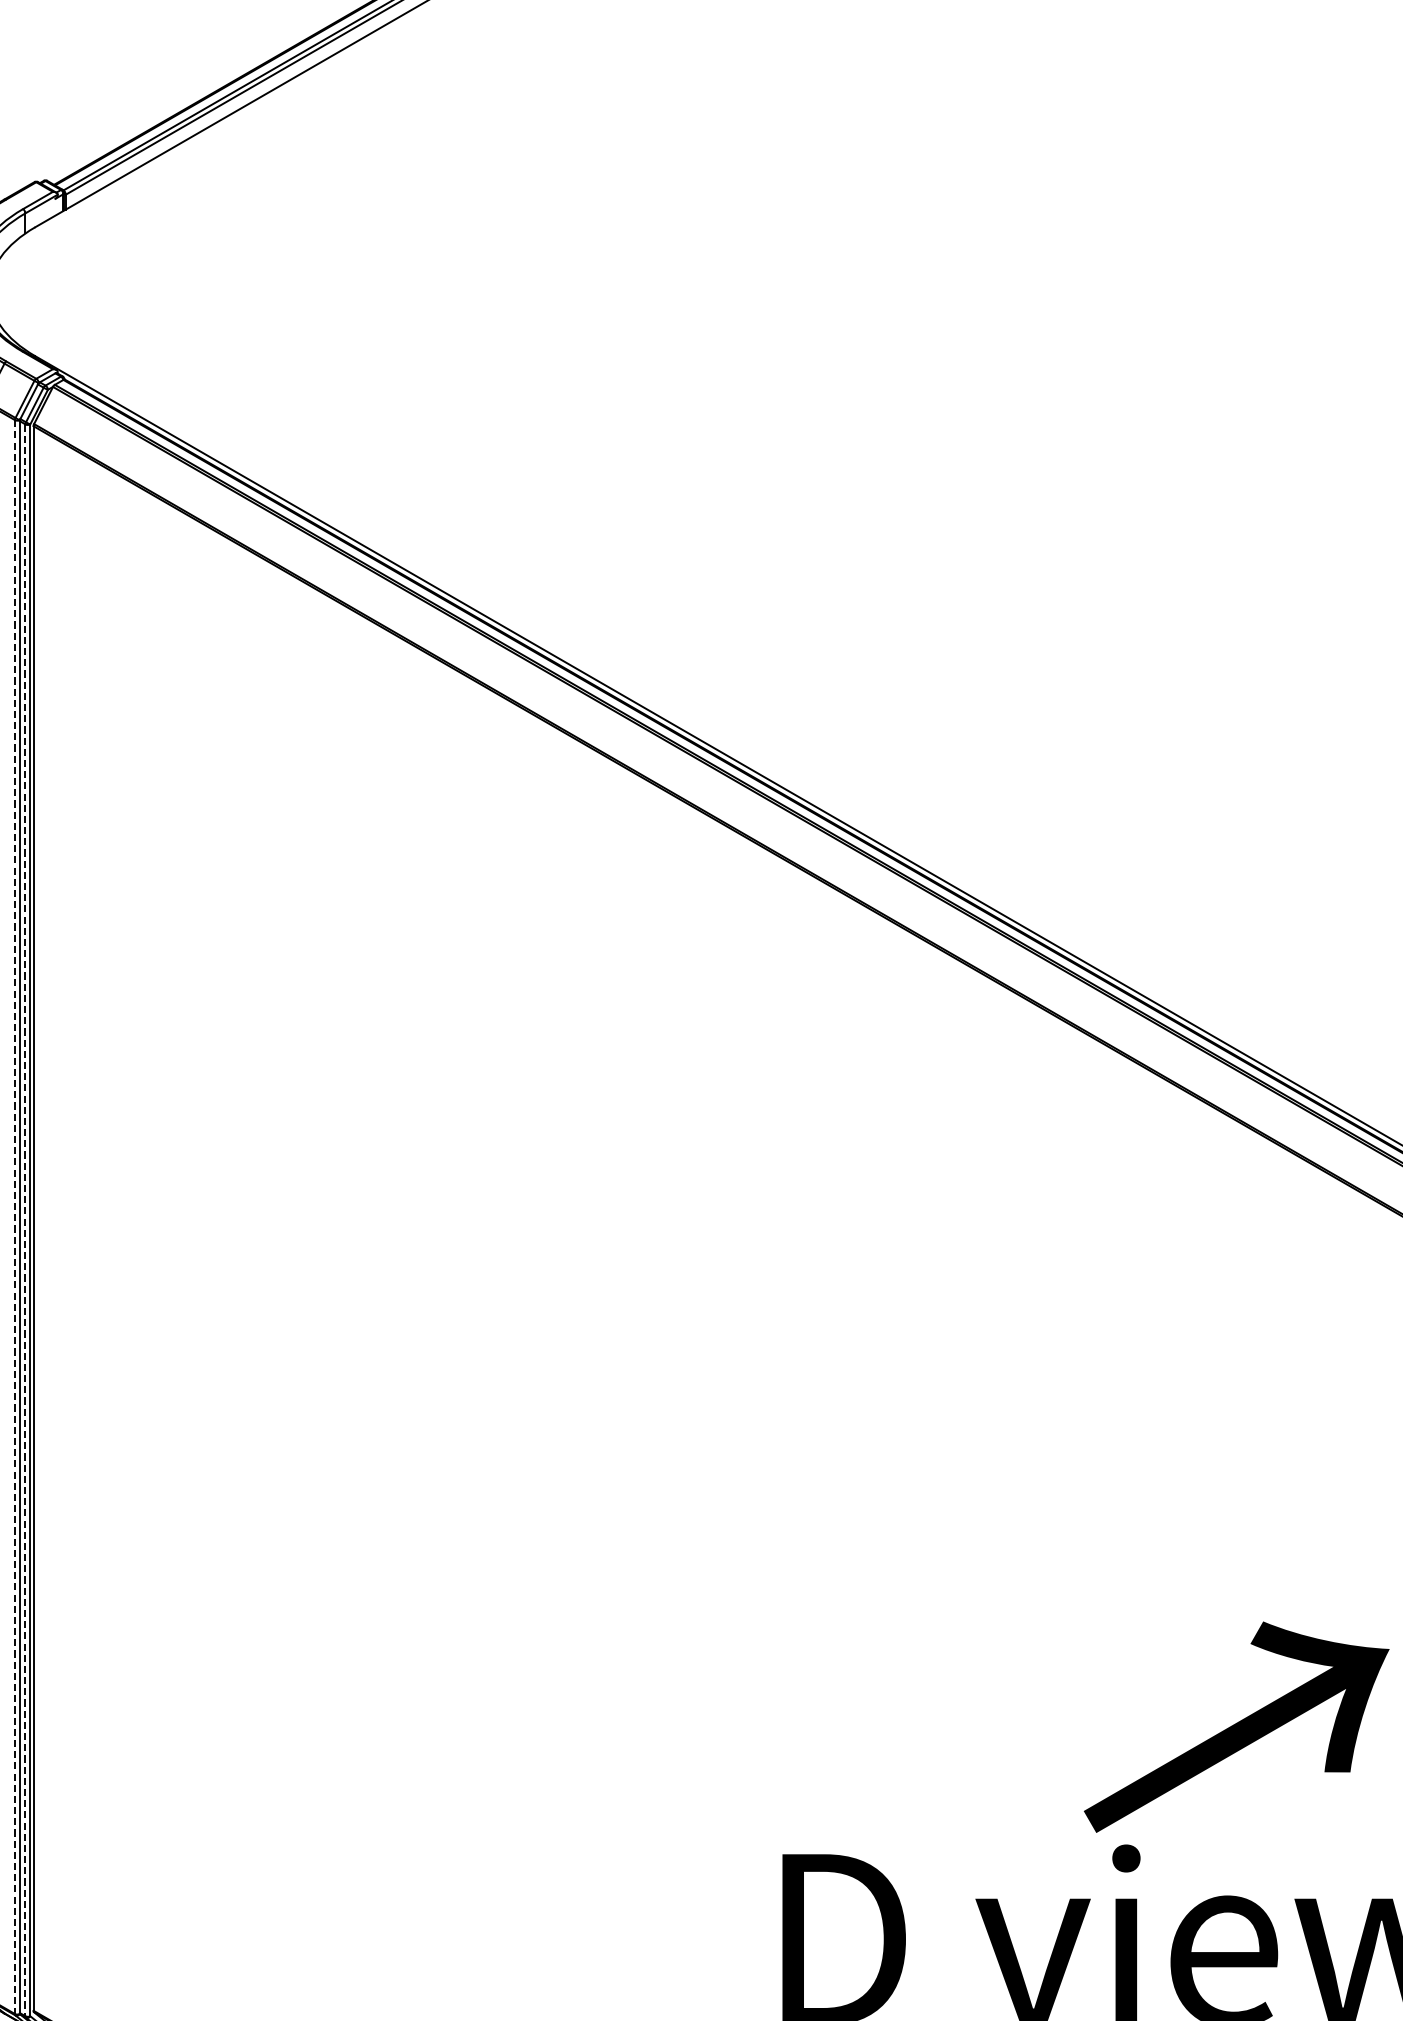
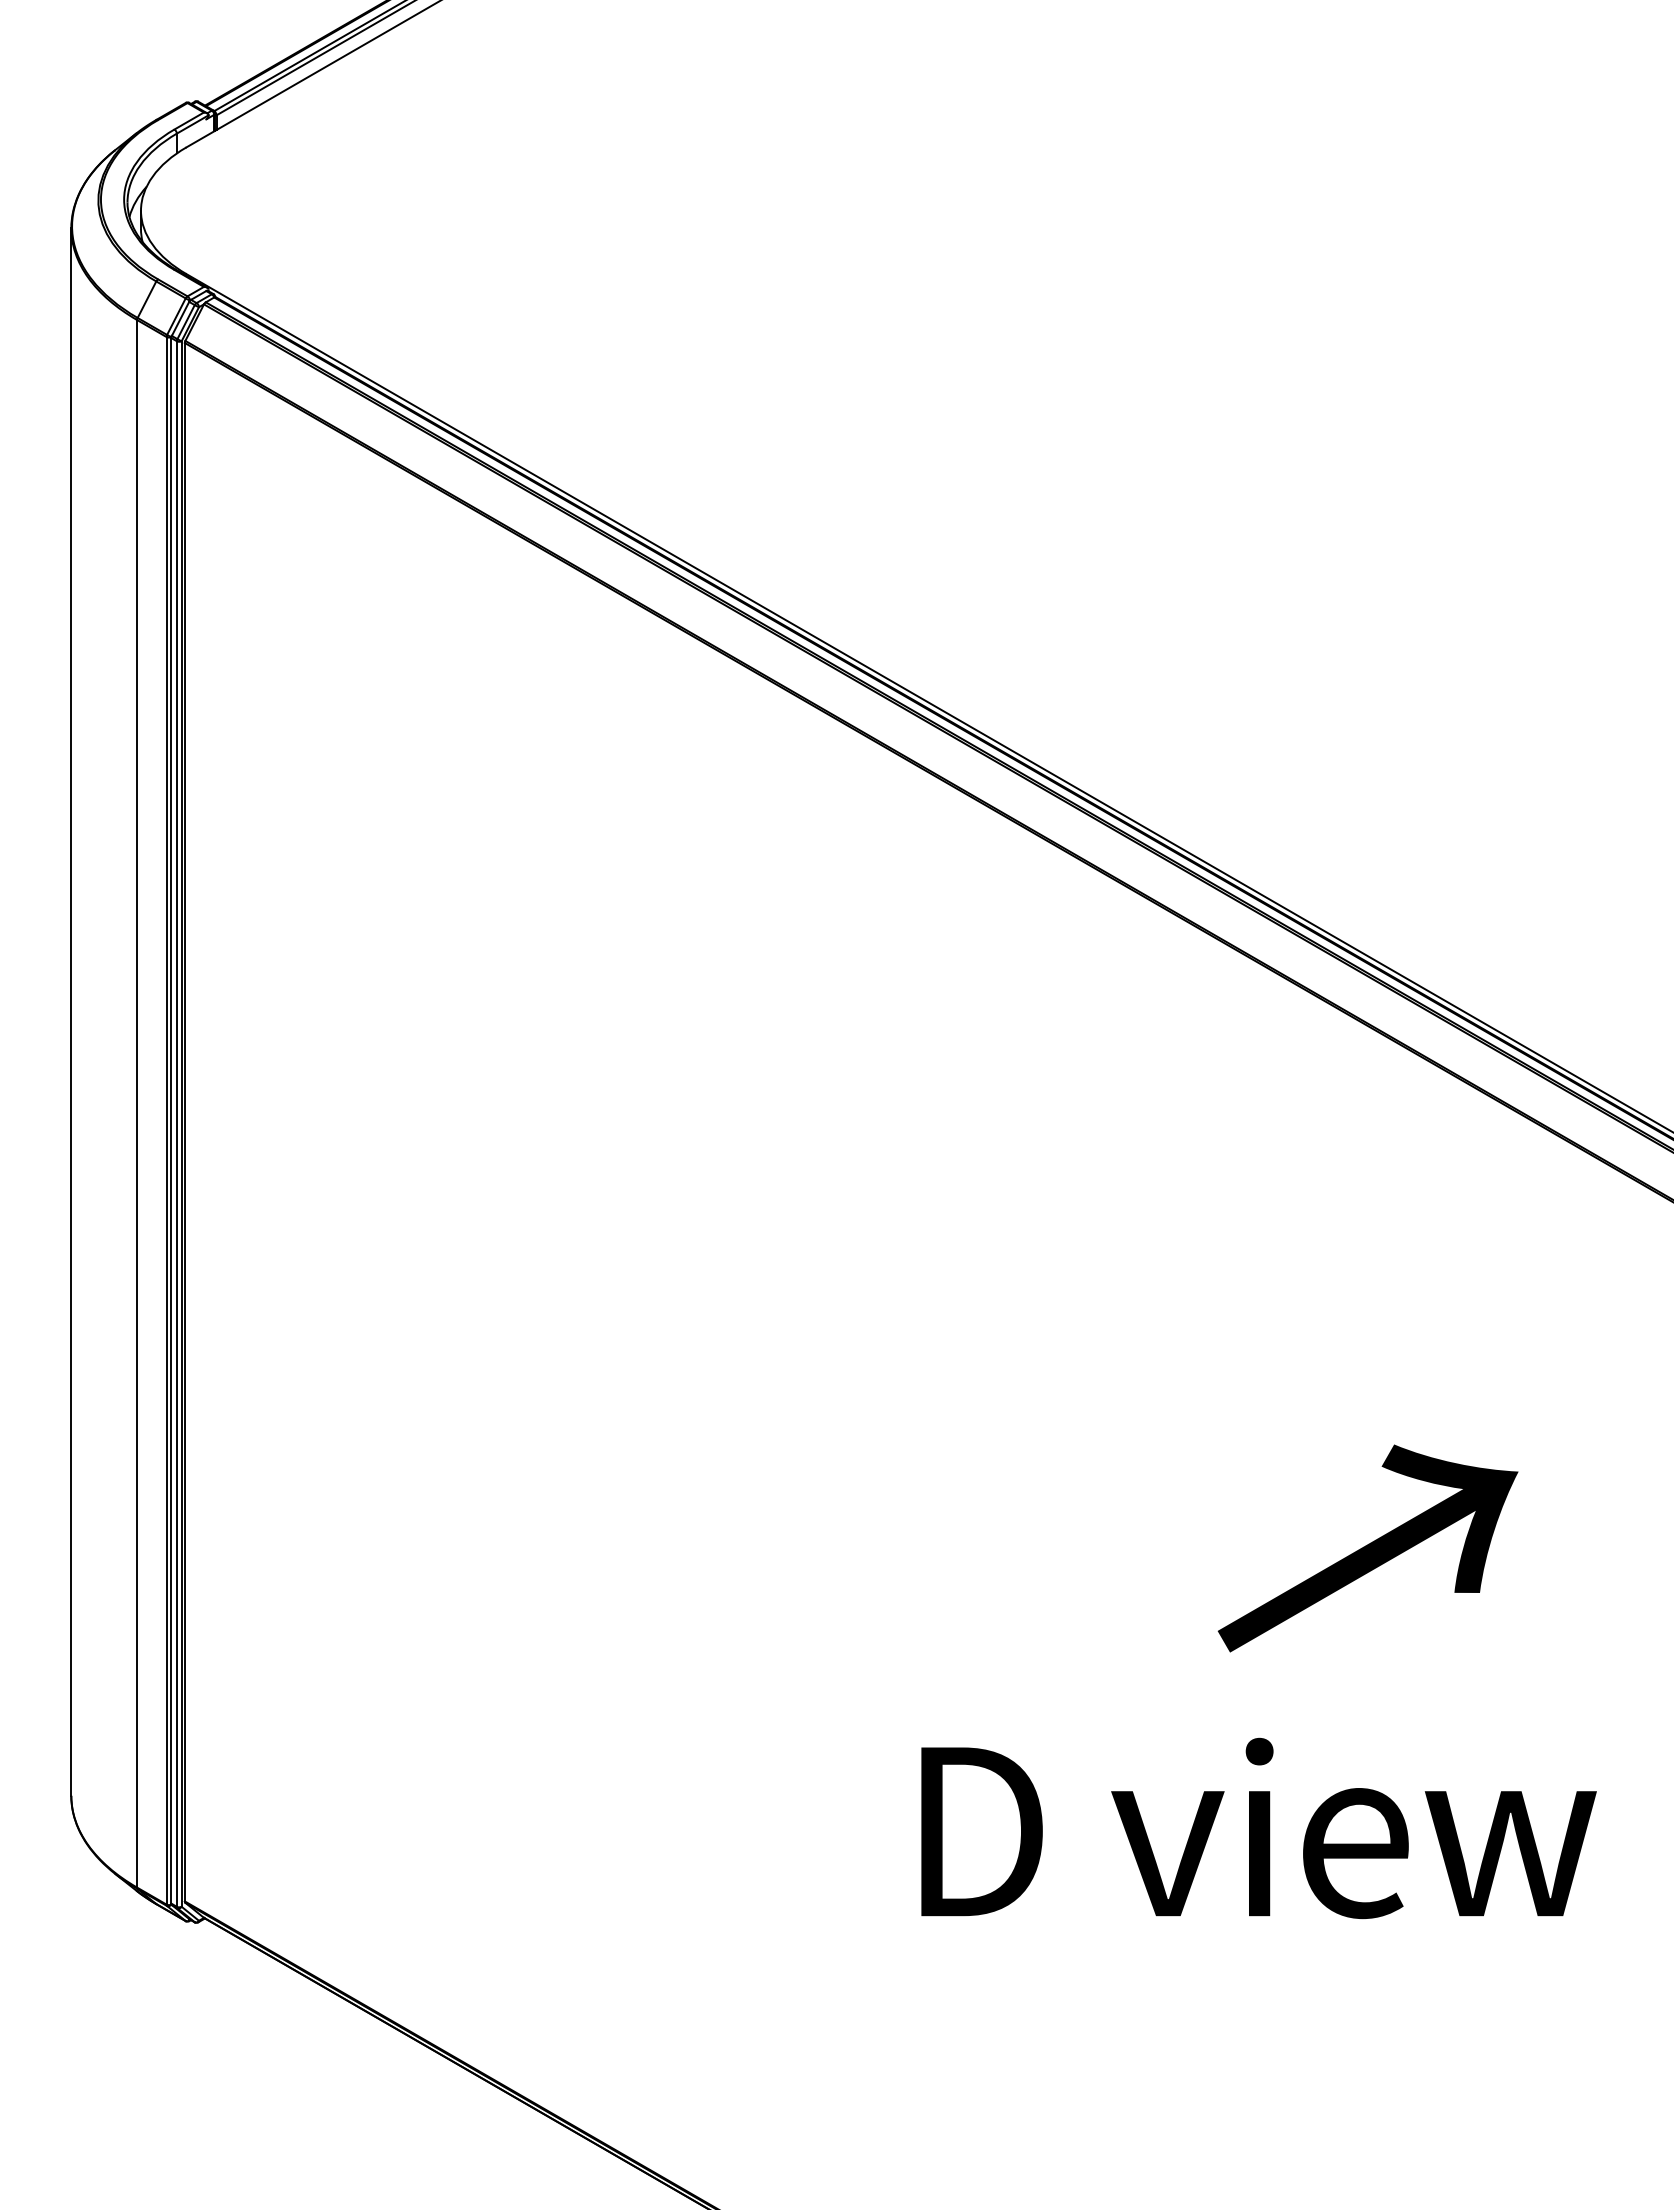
line: (14, 1216) -> (166, 1120), dashed -> solid
line: (25, 1220) -> (176, 1124), dashed -> solid
text: (1236, 1727) -> (1367, 1548), moved

